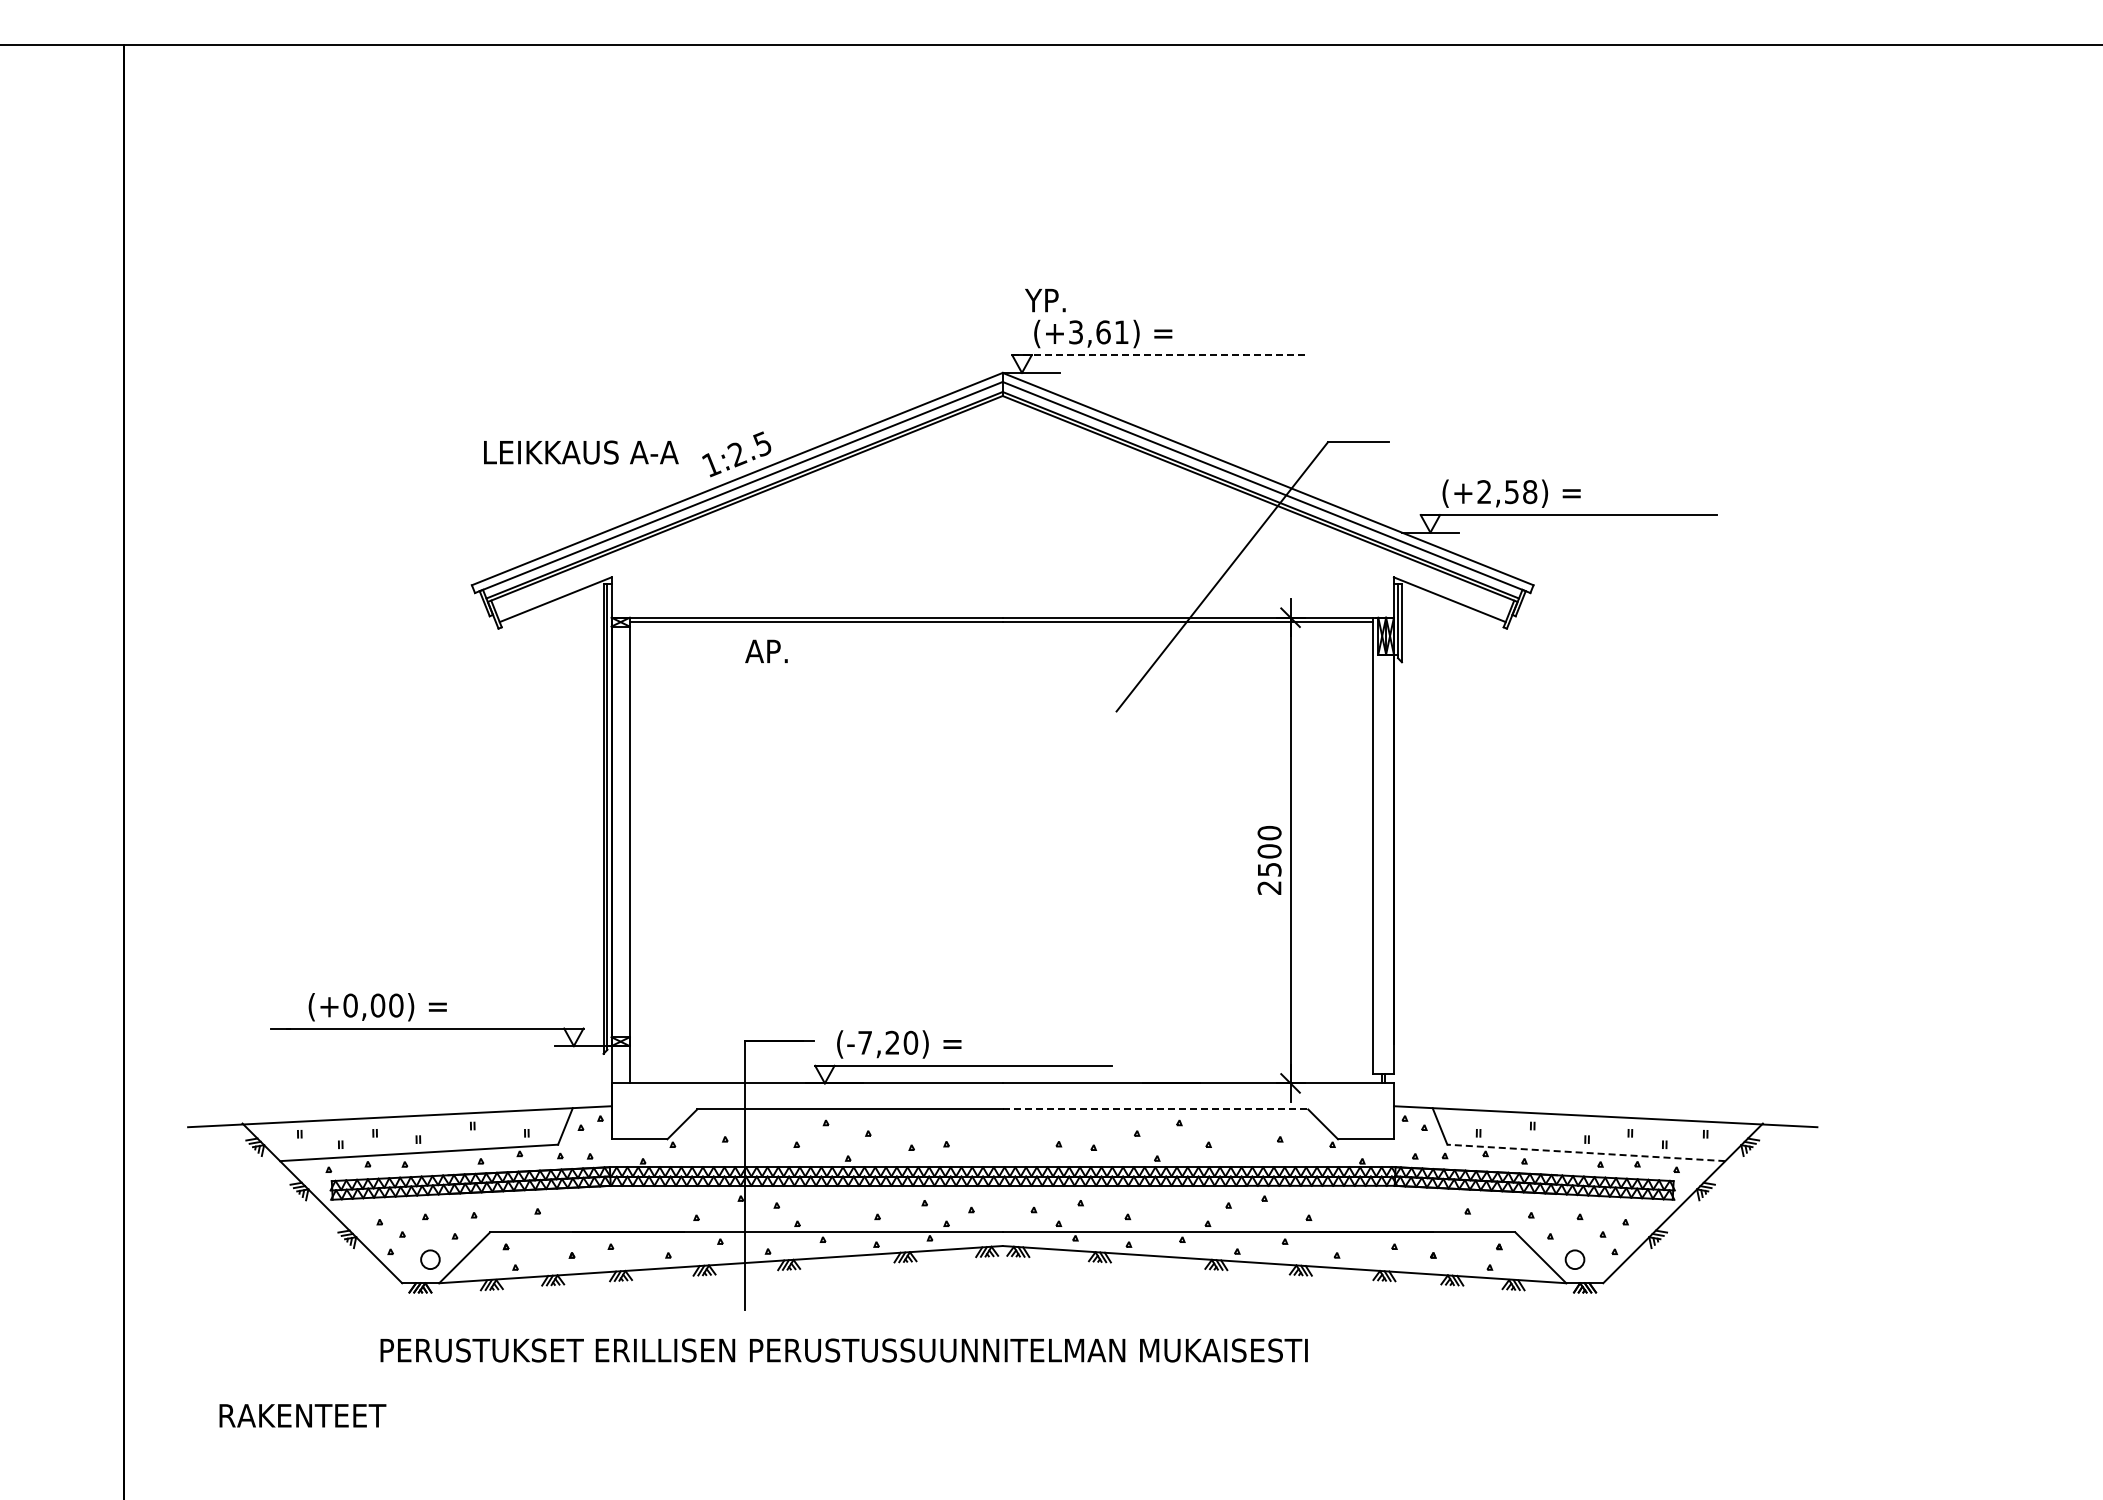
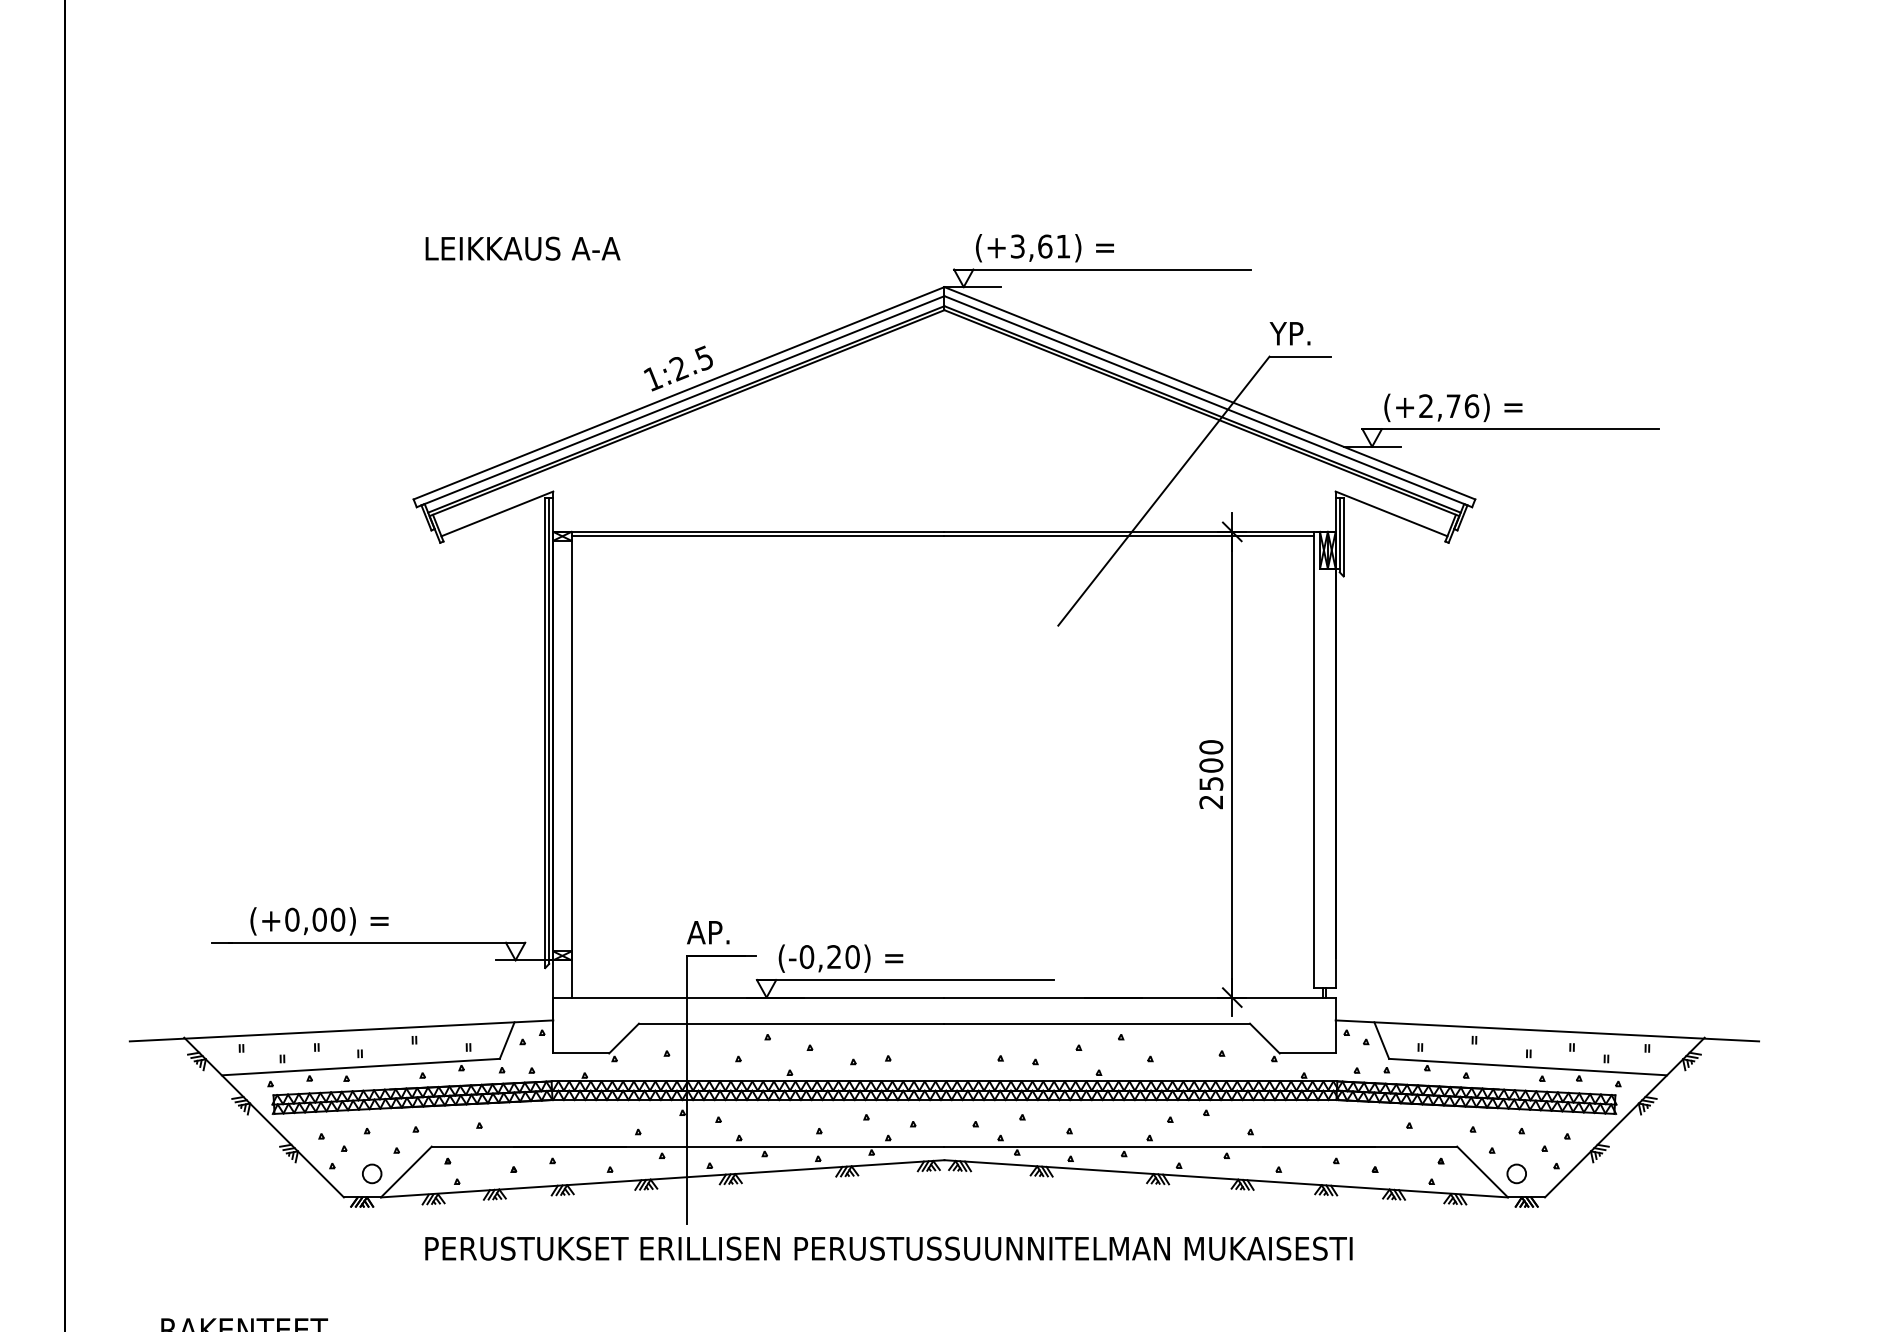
text: (1045, 300) -> (1290, 333), moved
line: (1161, 355) -> (1103, 269), dashed -> solid
text: (581, 452) -> (523, 248), moved
text: (1521, 492) -> (1463, 406), (+2,58) -> (+2,76)
text: (766, 650) -> (708, 931), moved
text: (865, 1042) -> (807, 956), (-7,20) -> (-0,20)
line: (1155, 1109) -> (1097, 1023), dashed -> solid
line: (1585, 1152) -> (1527, 1066), dashed -> solid
text: (843, 1350) -> (888, 1248), moved

